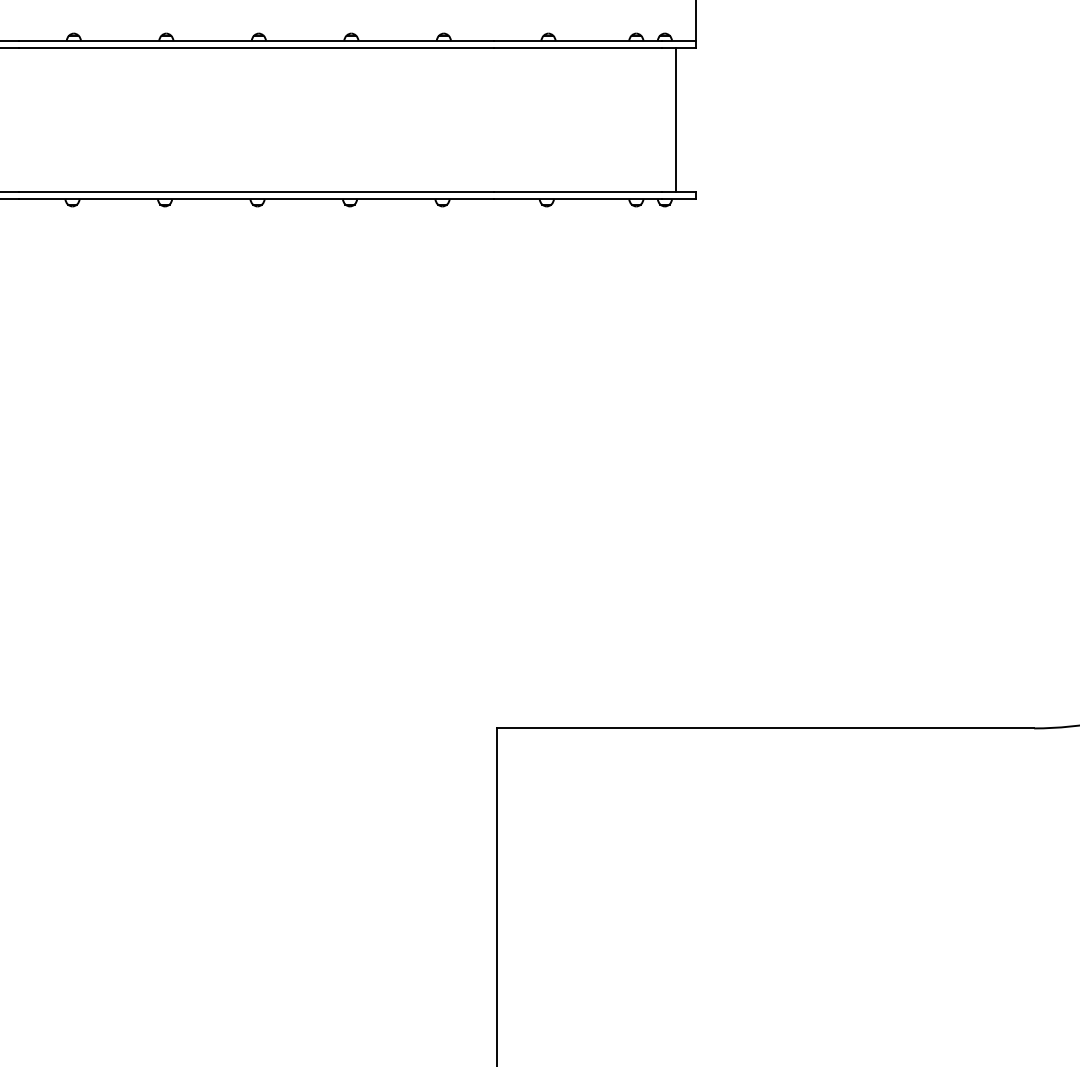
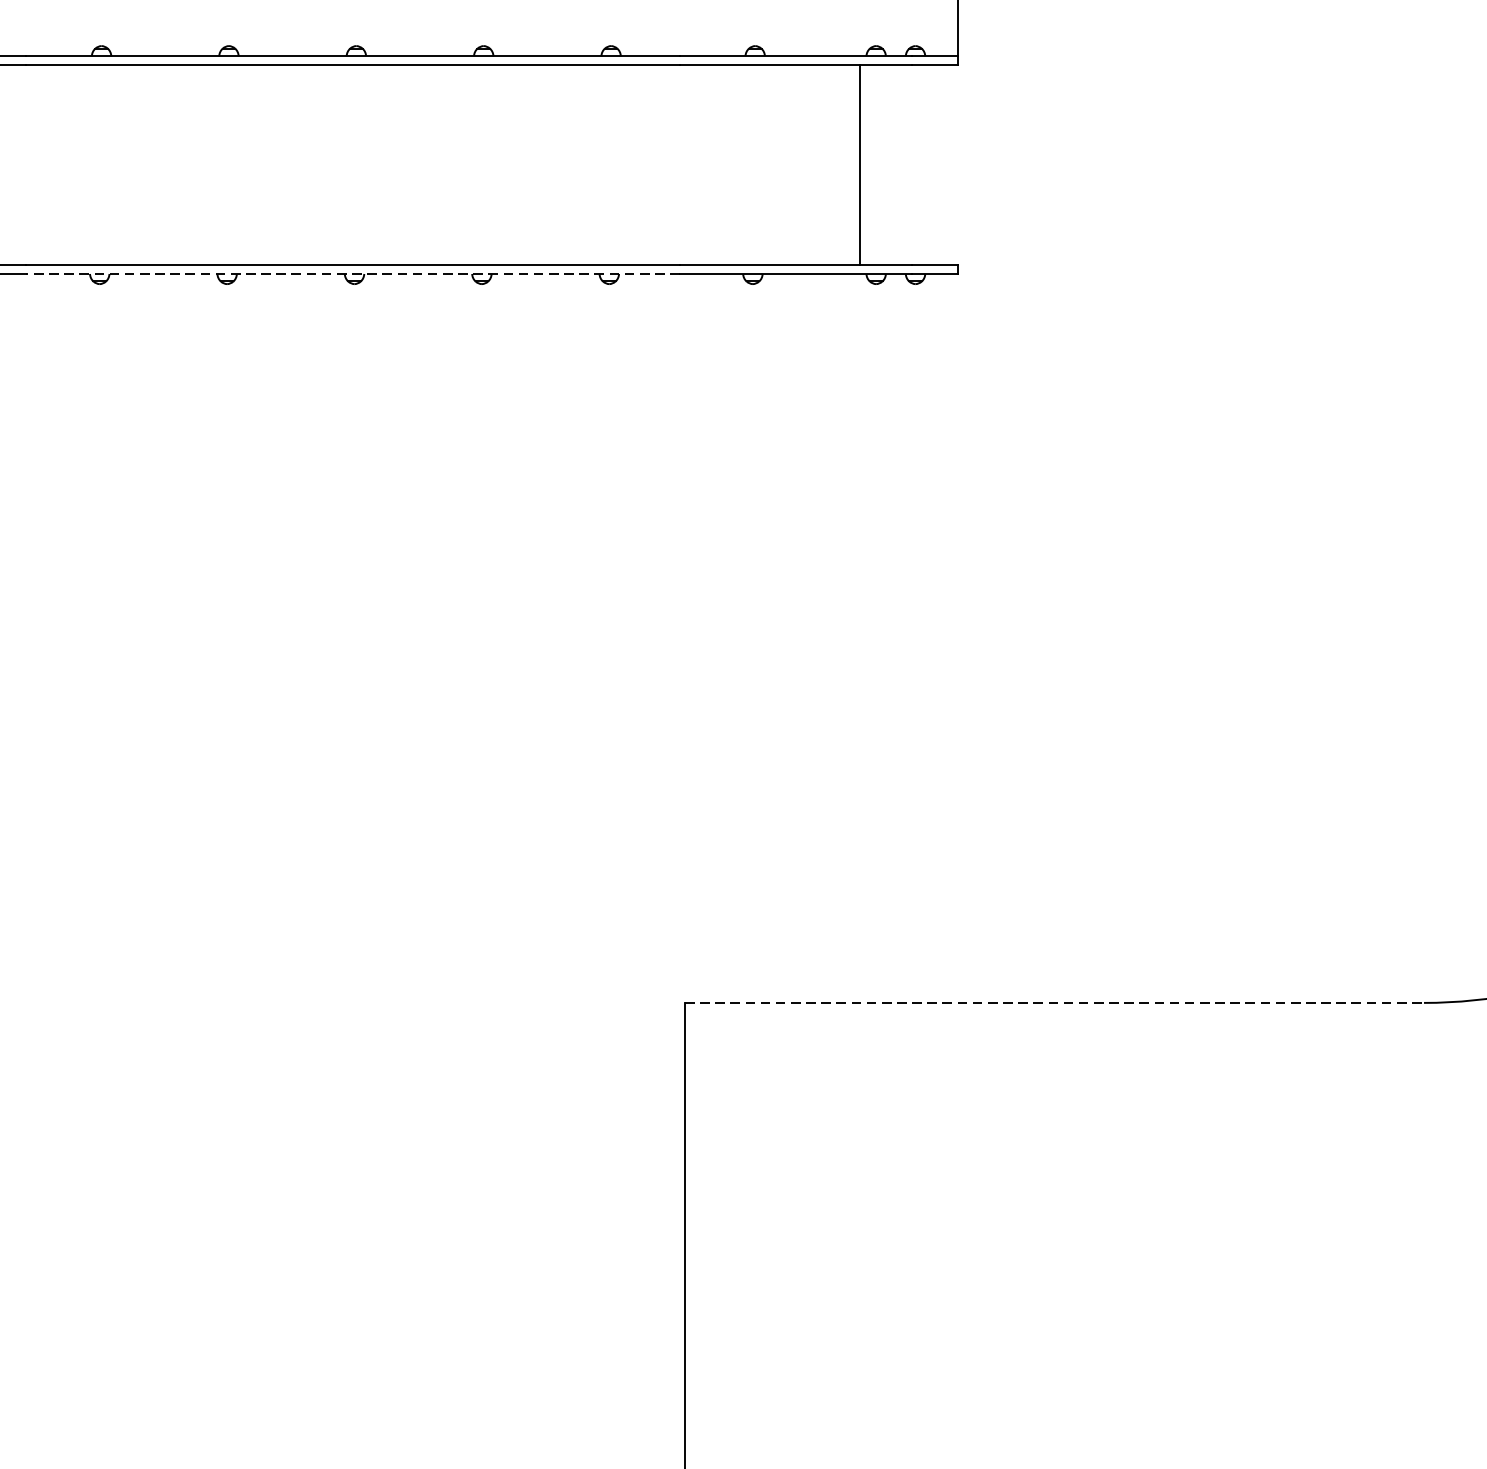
line: (676, 119) -> (859, 164), moved
line: (256, 199) -> (353, 274), solid -> dashed
line: (766, 728) -> (1055, 1003), solid -> dashed

